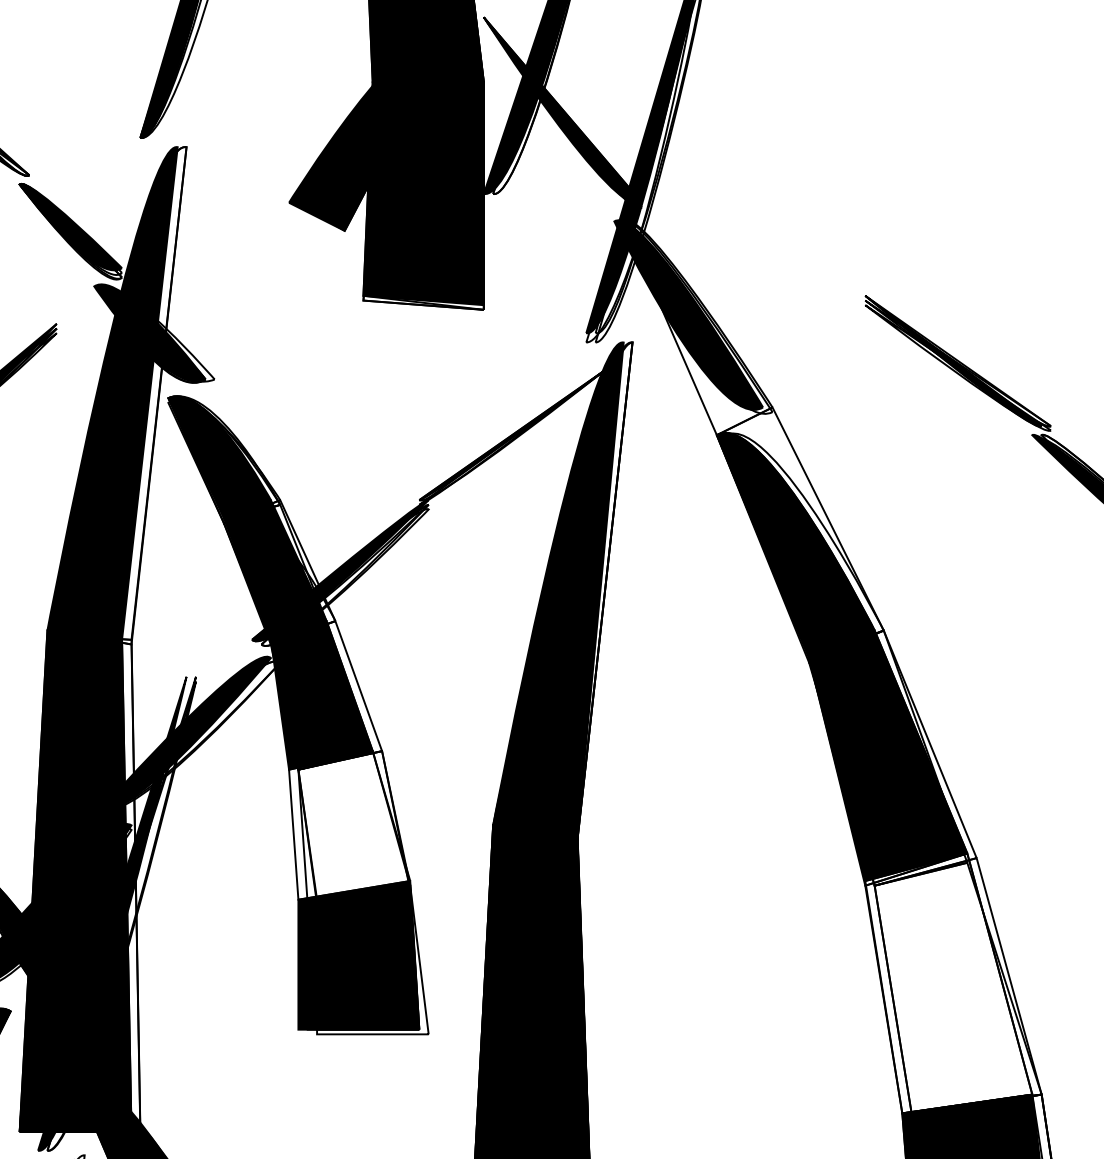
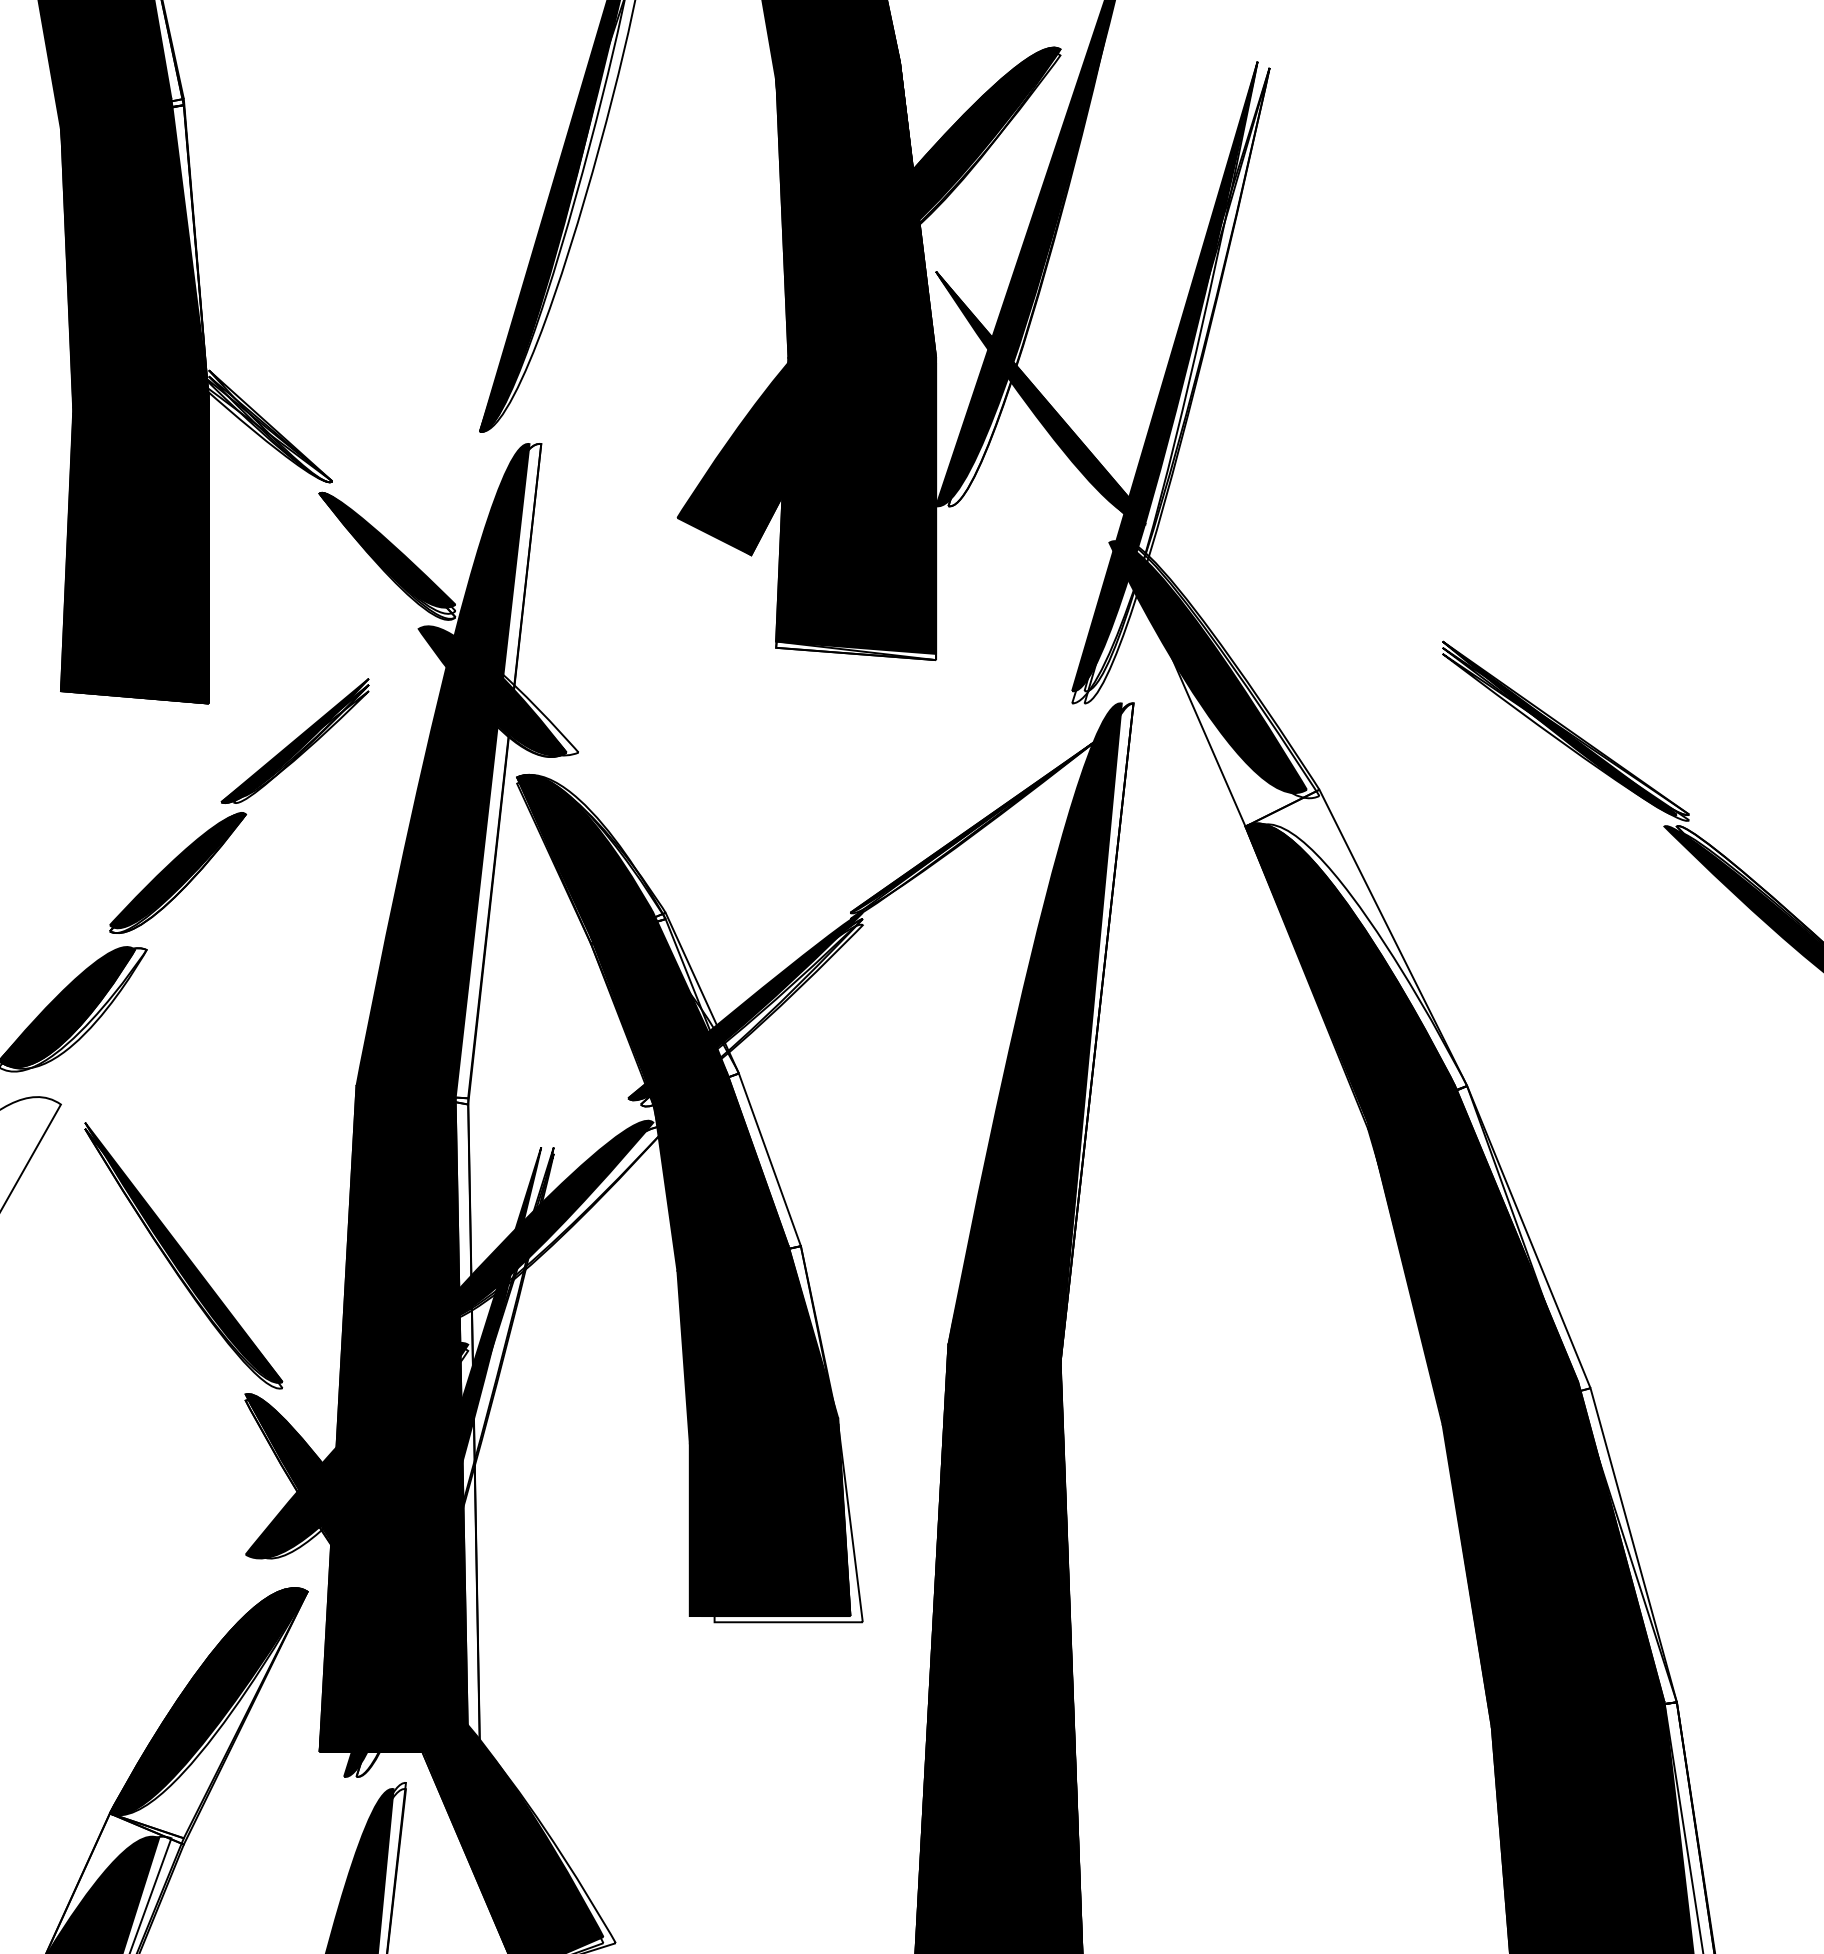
fill: (349, 825) -> (757, 1344), added
fill: (948, 983) -> (1553, 1554), added

